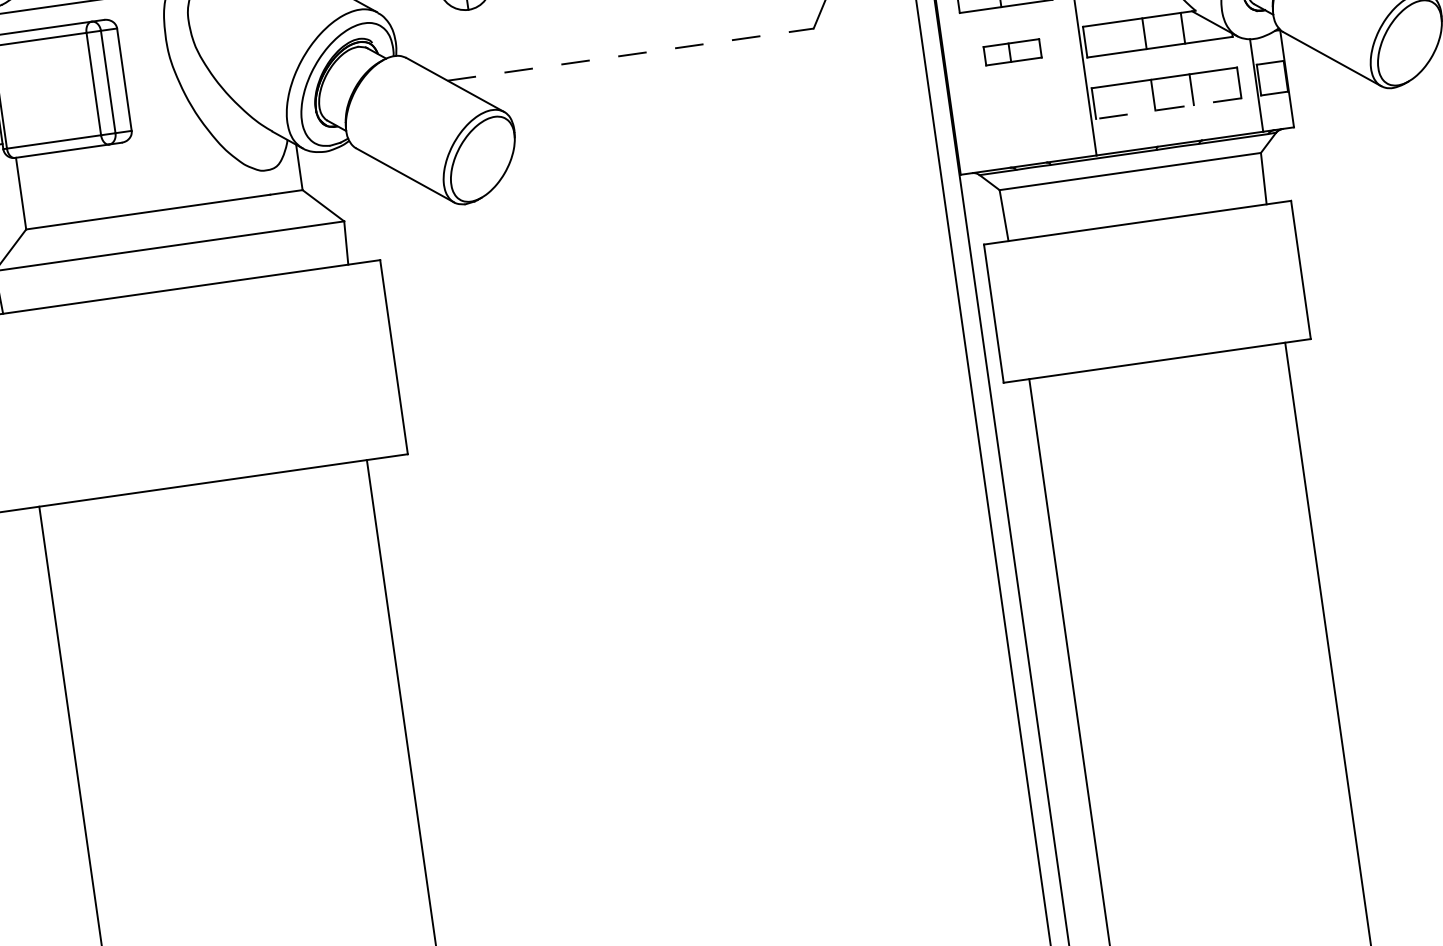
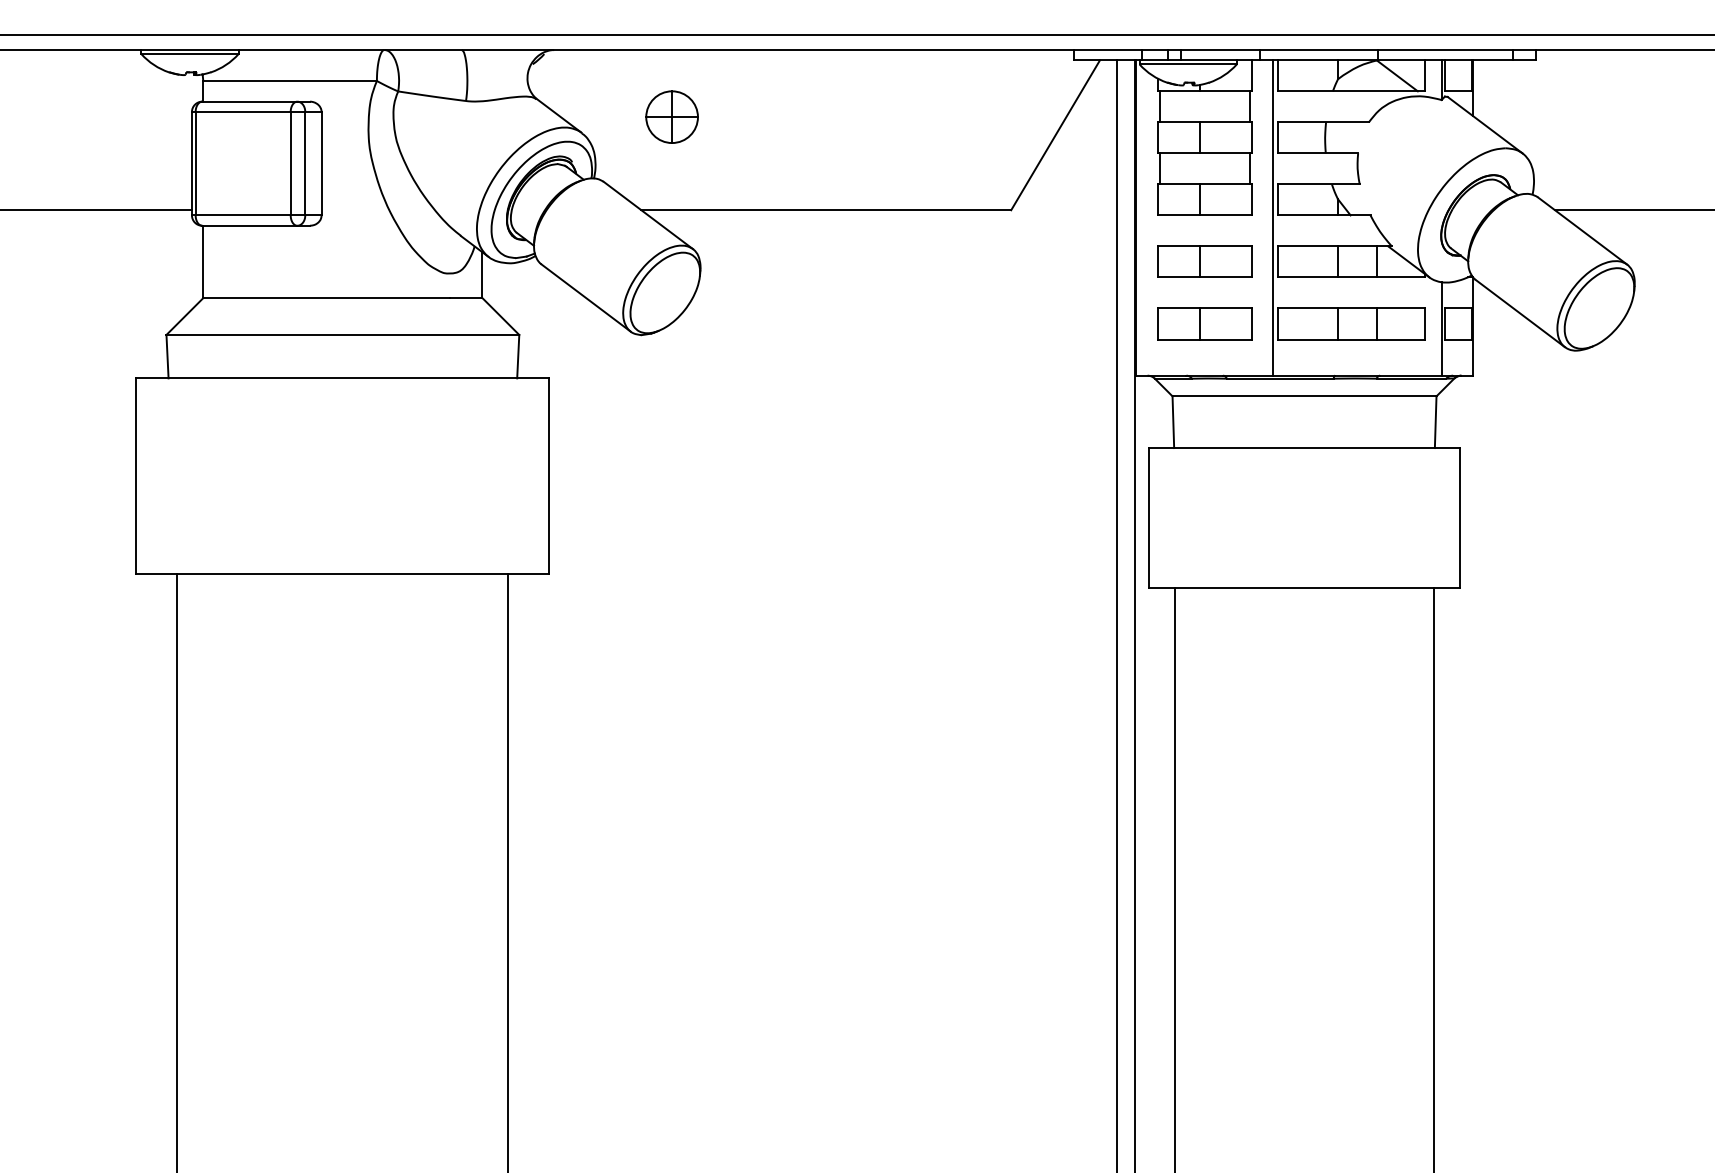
part: (1012, 52) -> (1204, 261), size x1.67
line: (630, 54) -> (826, 210), dashed -> solid
line: (1167, 108) -> (1350, 339), dashed -> solid
part: (1021, 113) -> (1204, 323), added

